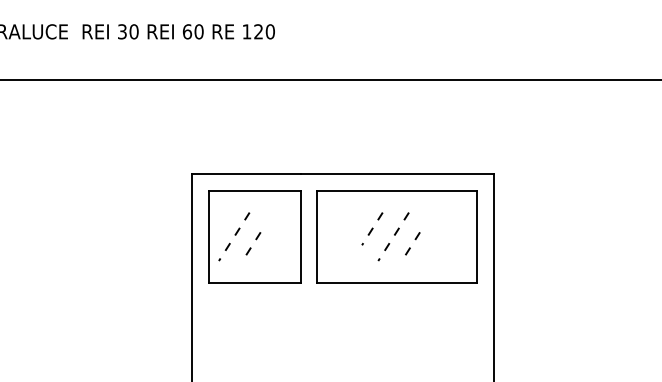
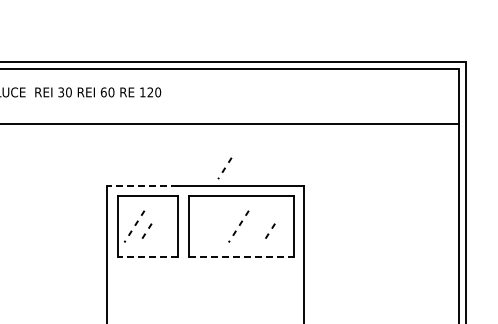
line: (246, 174) -> (142, 185), solid -> dashed
line: (371, 229) -> (224, 168), moved
line: (414, 239) -> (271, 228), moved
line: (254, 282) -> (147, 256), solid -> dashed
line: (397, 282) -> (241, 256), solid -> dashed

